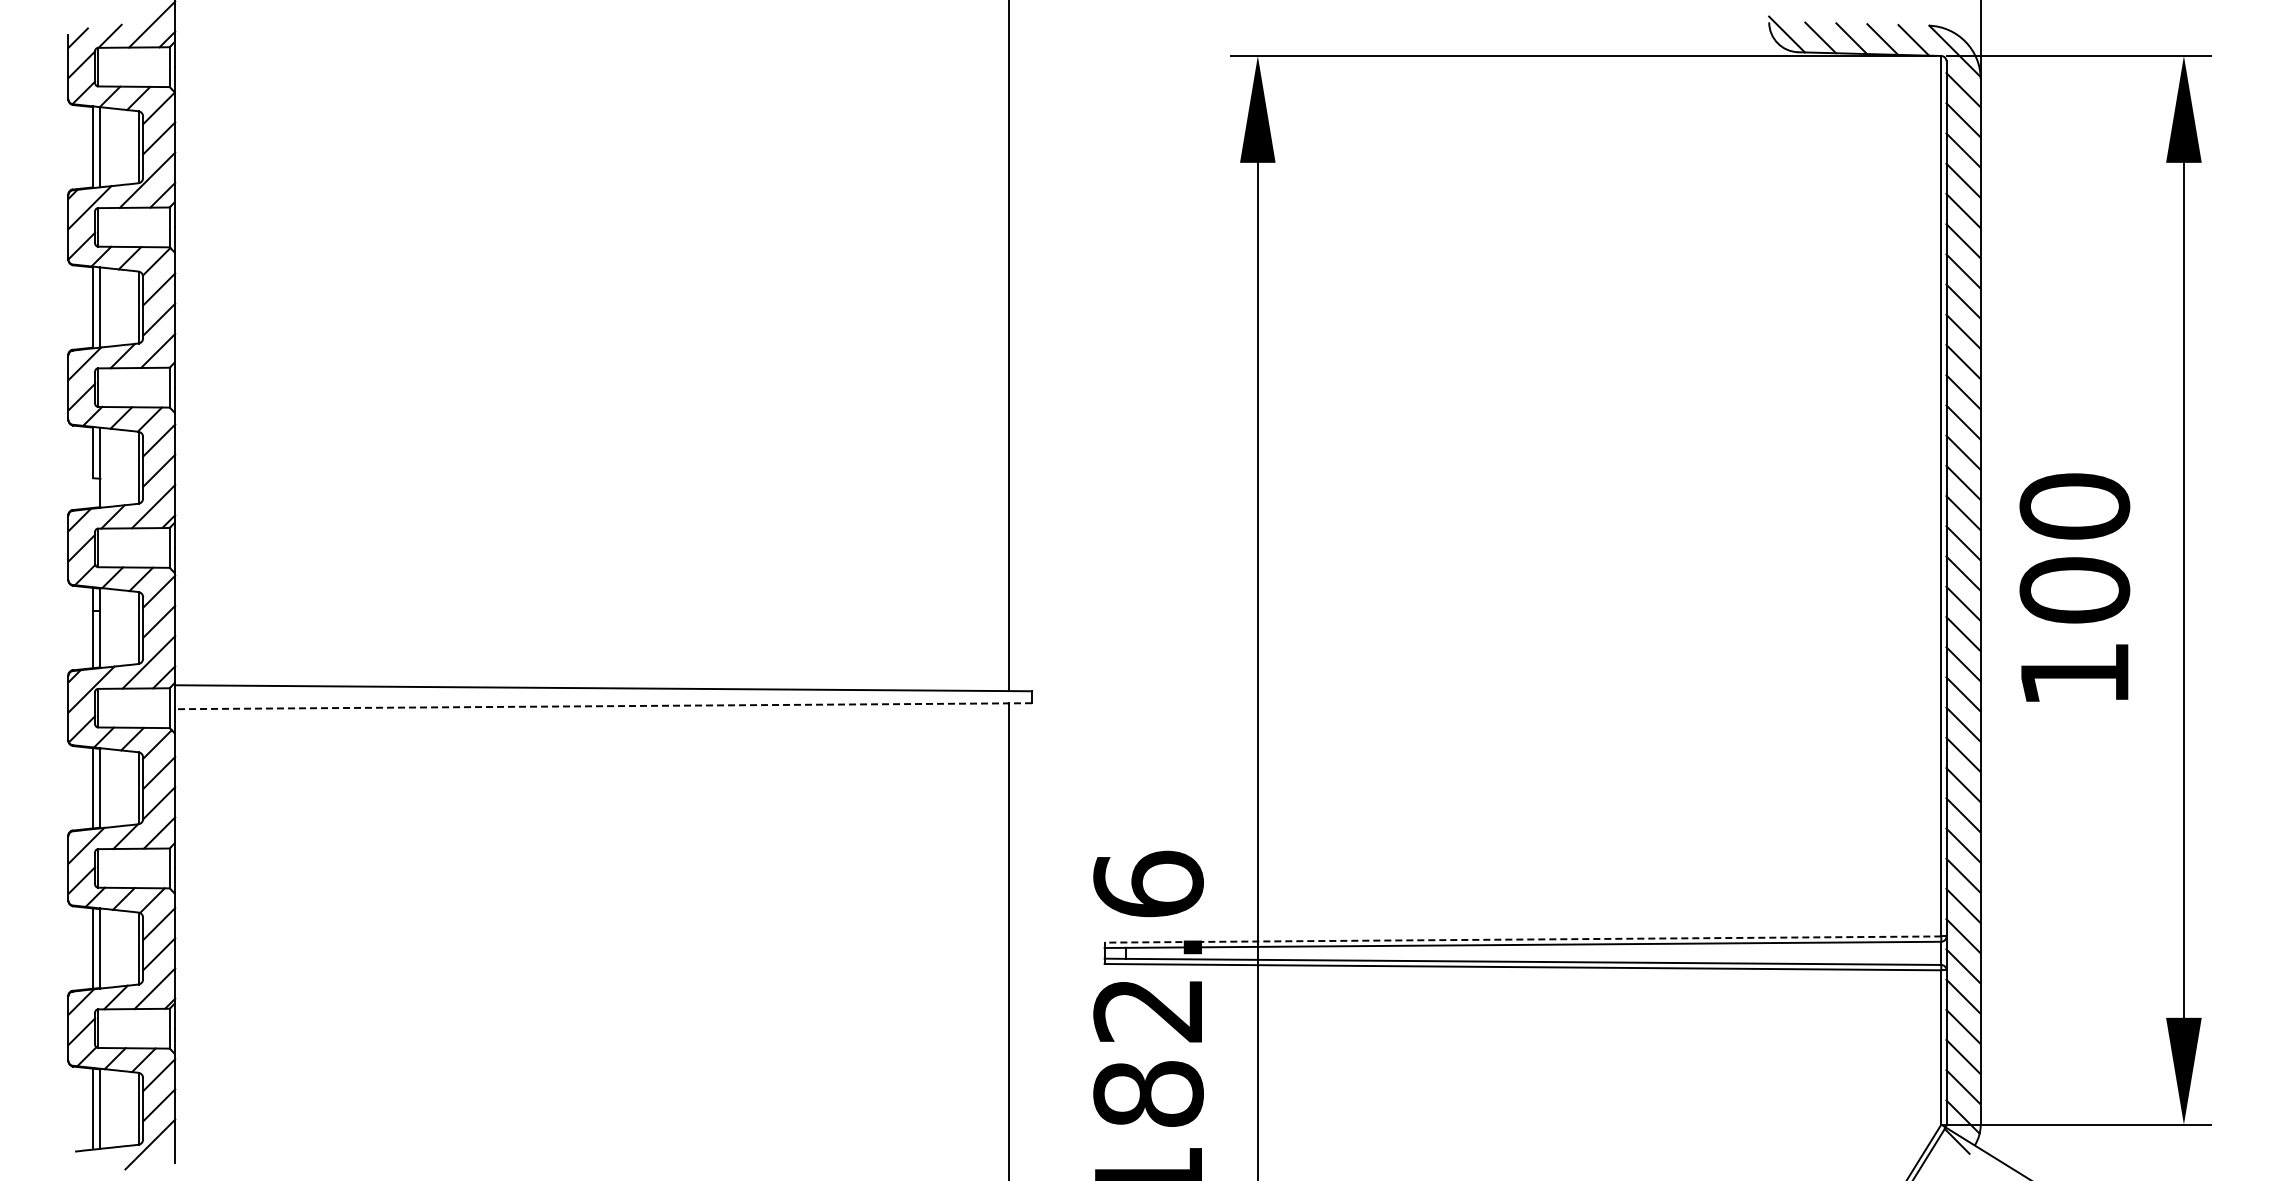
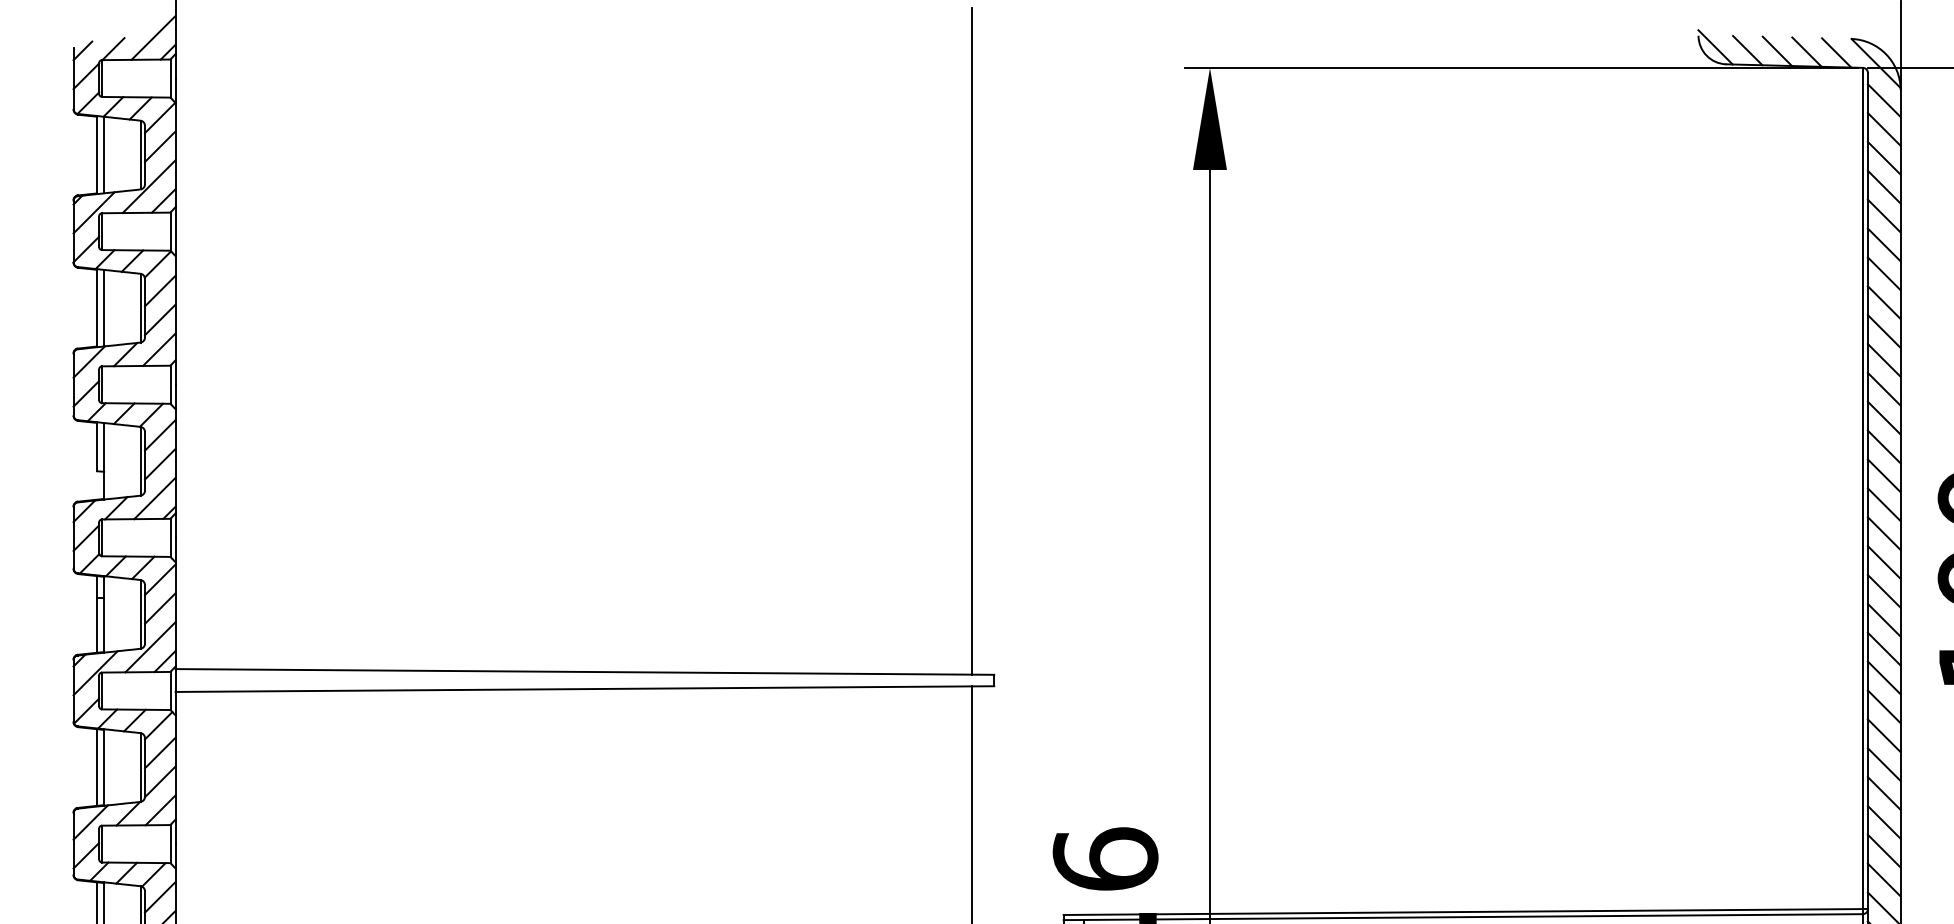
line: (603, 706) -> (584, 689), dashed -> solid
line: (1522, 939) -> (1462, 911), dashed -> solid

